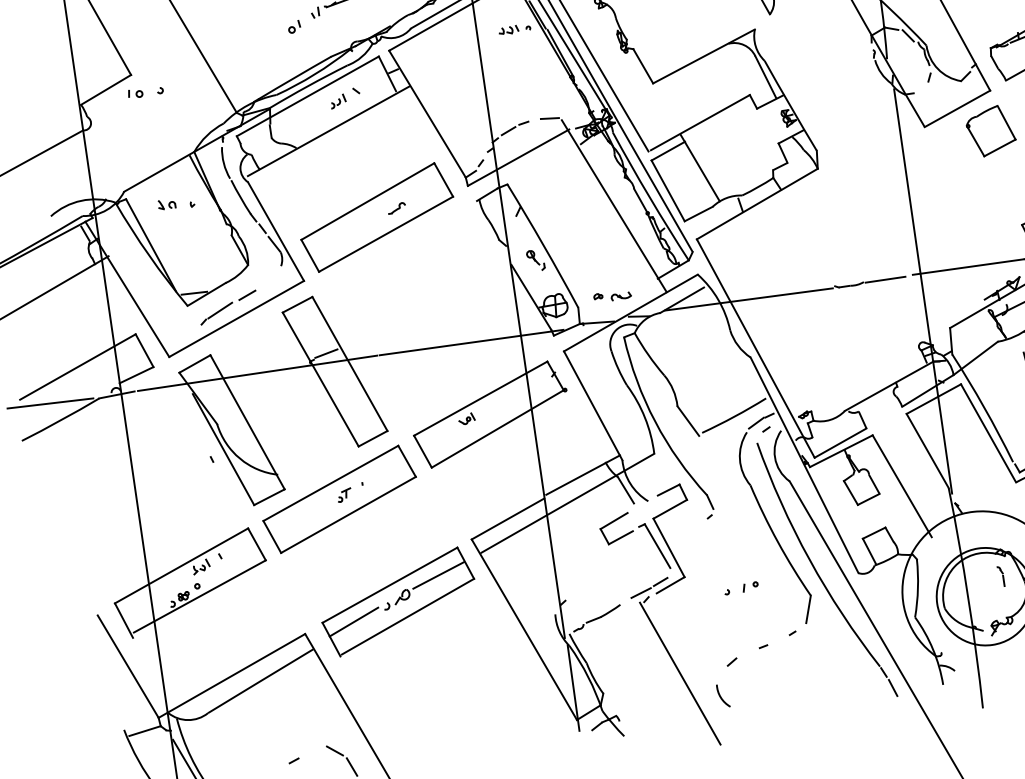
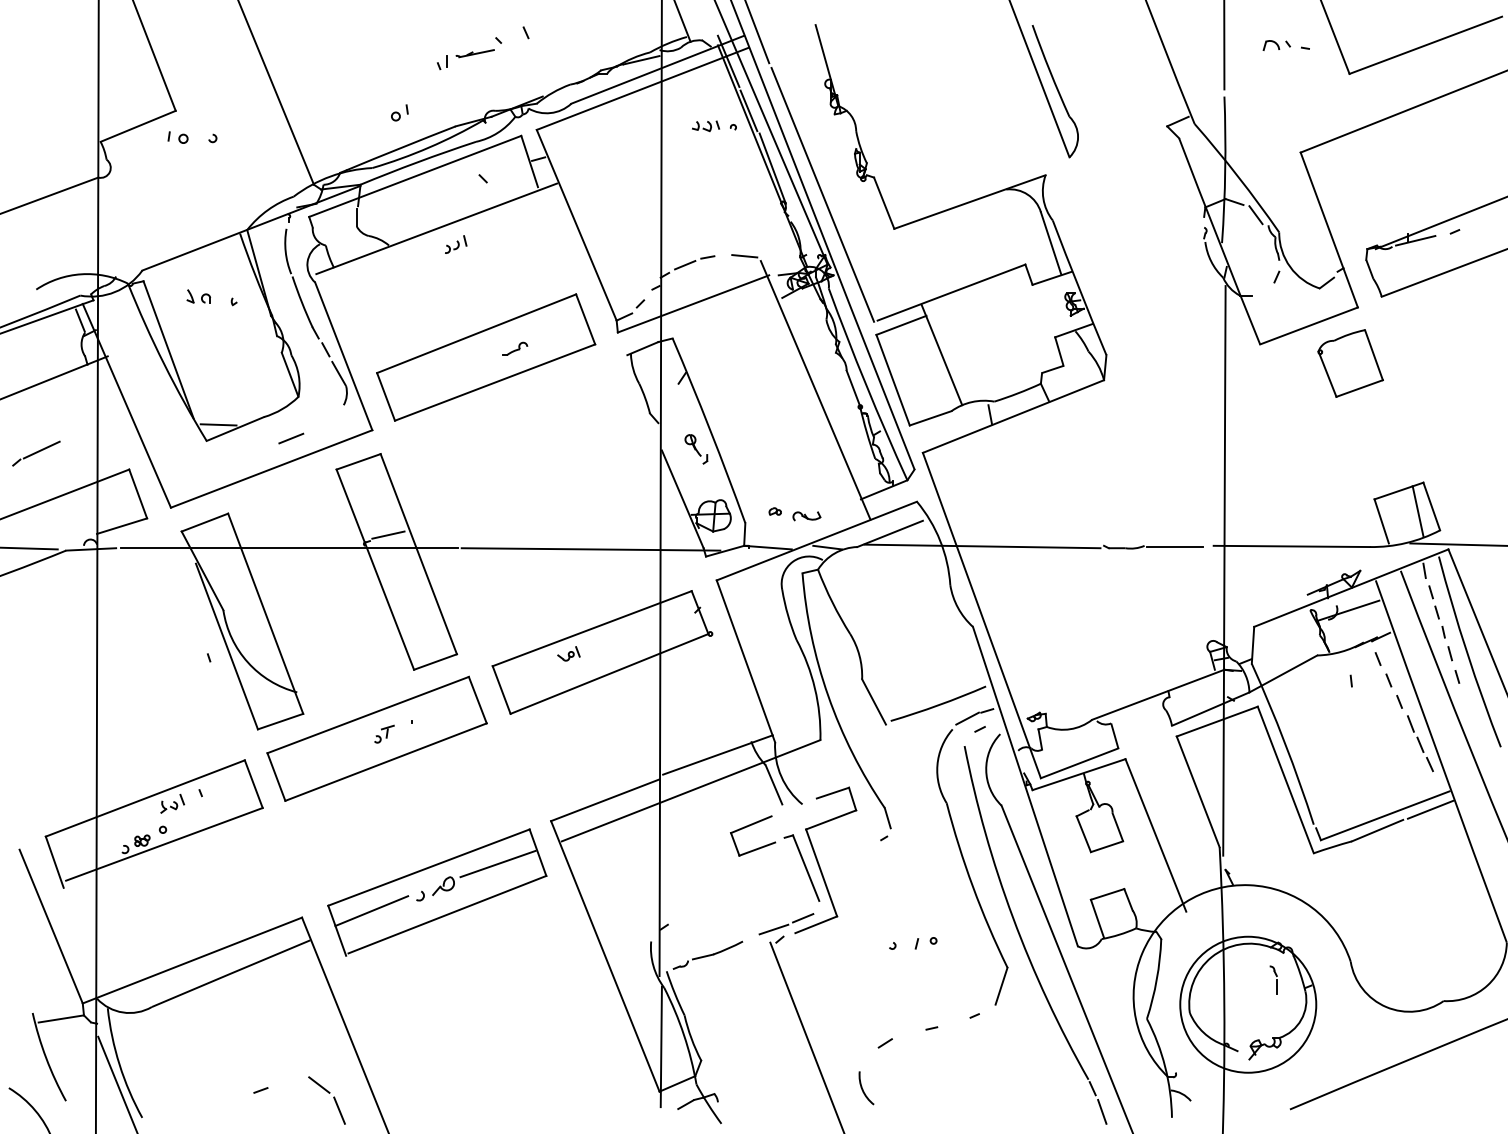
part: (294, 26) -> (399, 112), moved
part: (338, 101) -> (456, 244), moved
part: (216, 313) -> (36, 453), moved

